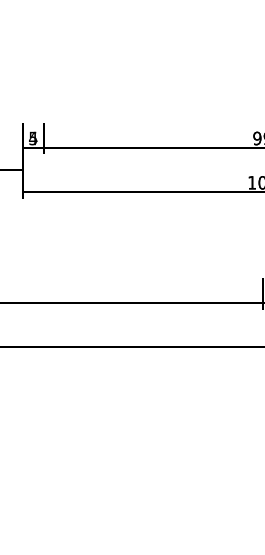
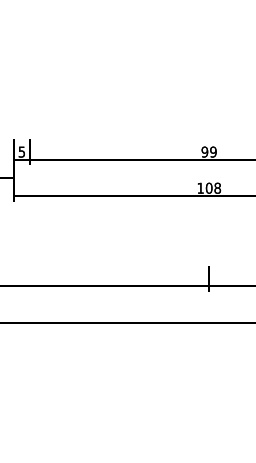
text: (32, 137) -> (21, 151), 4 -> 5

